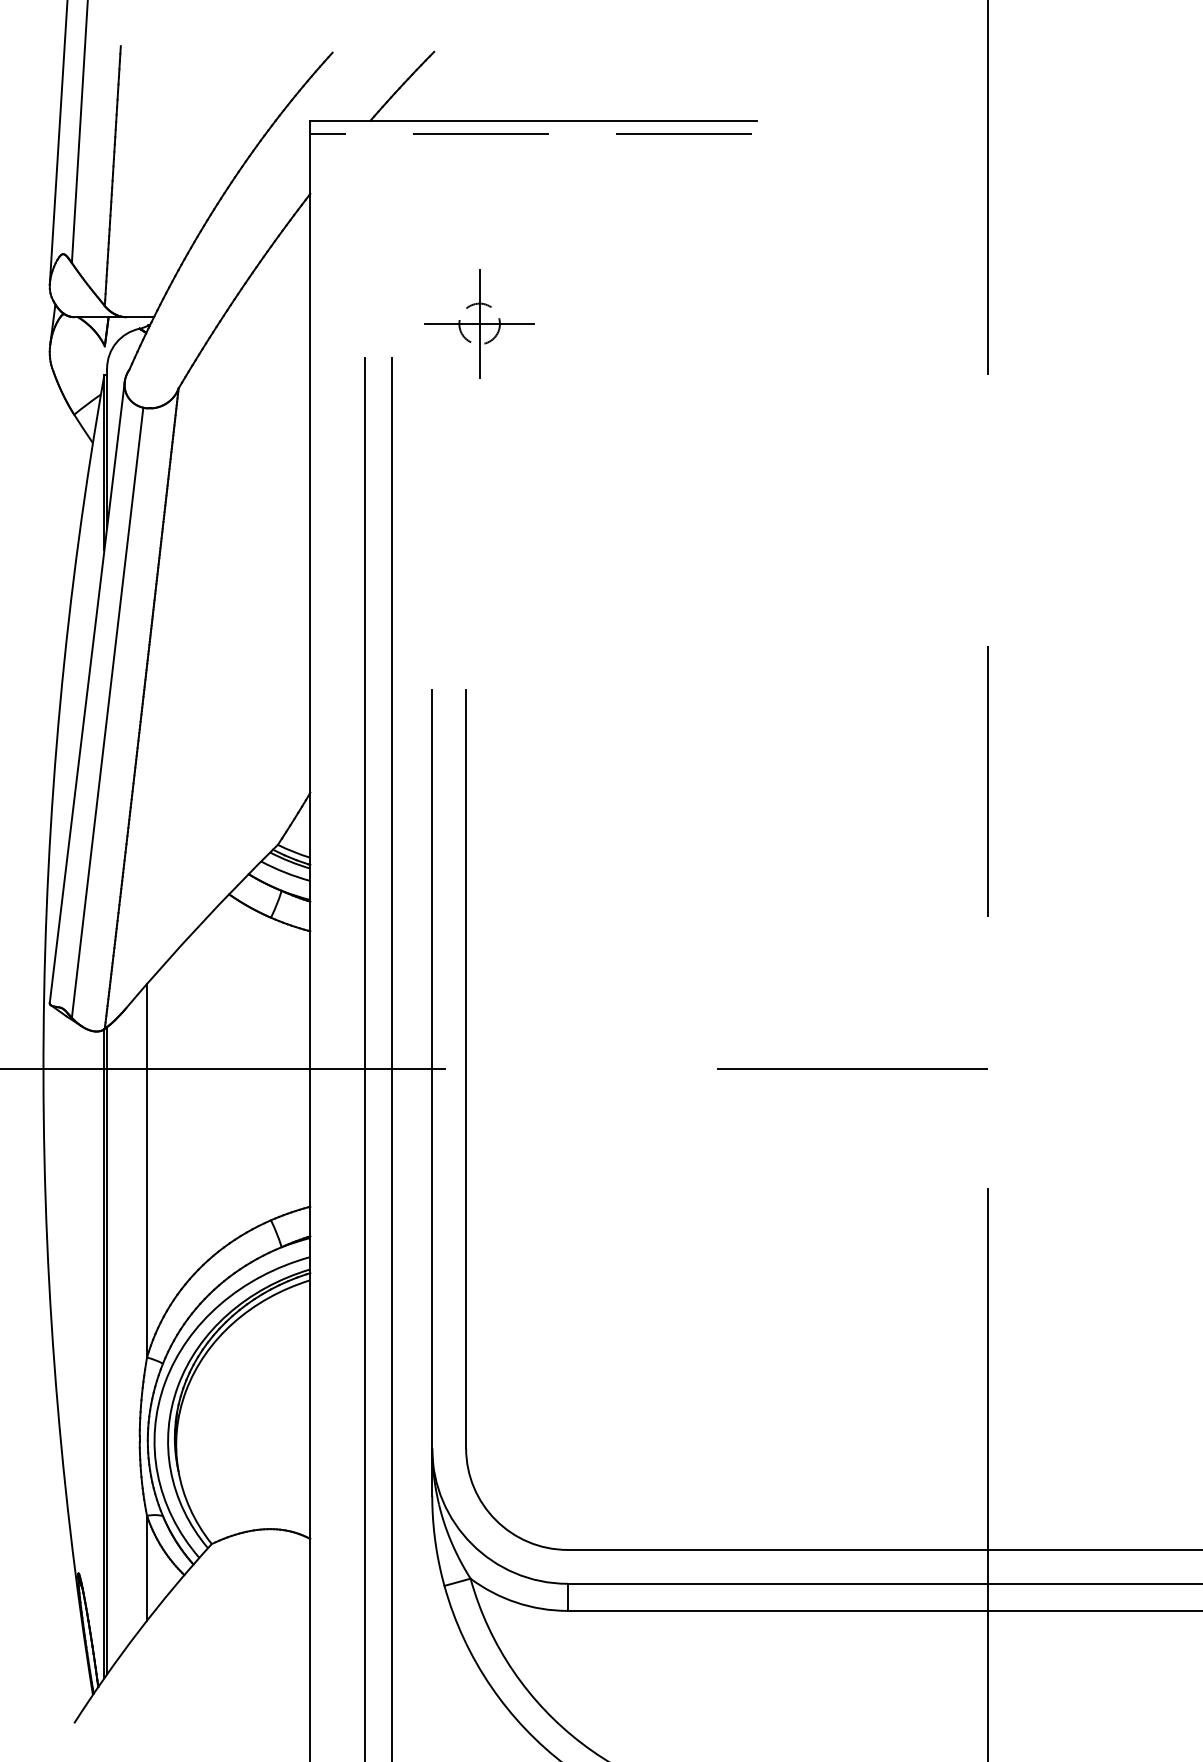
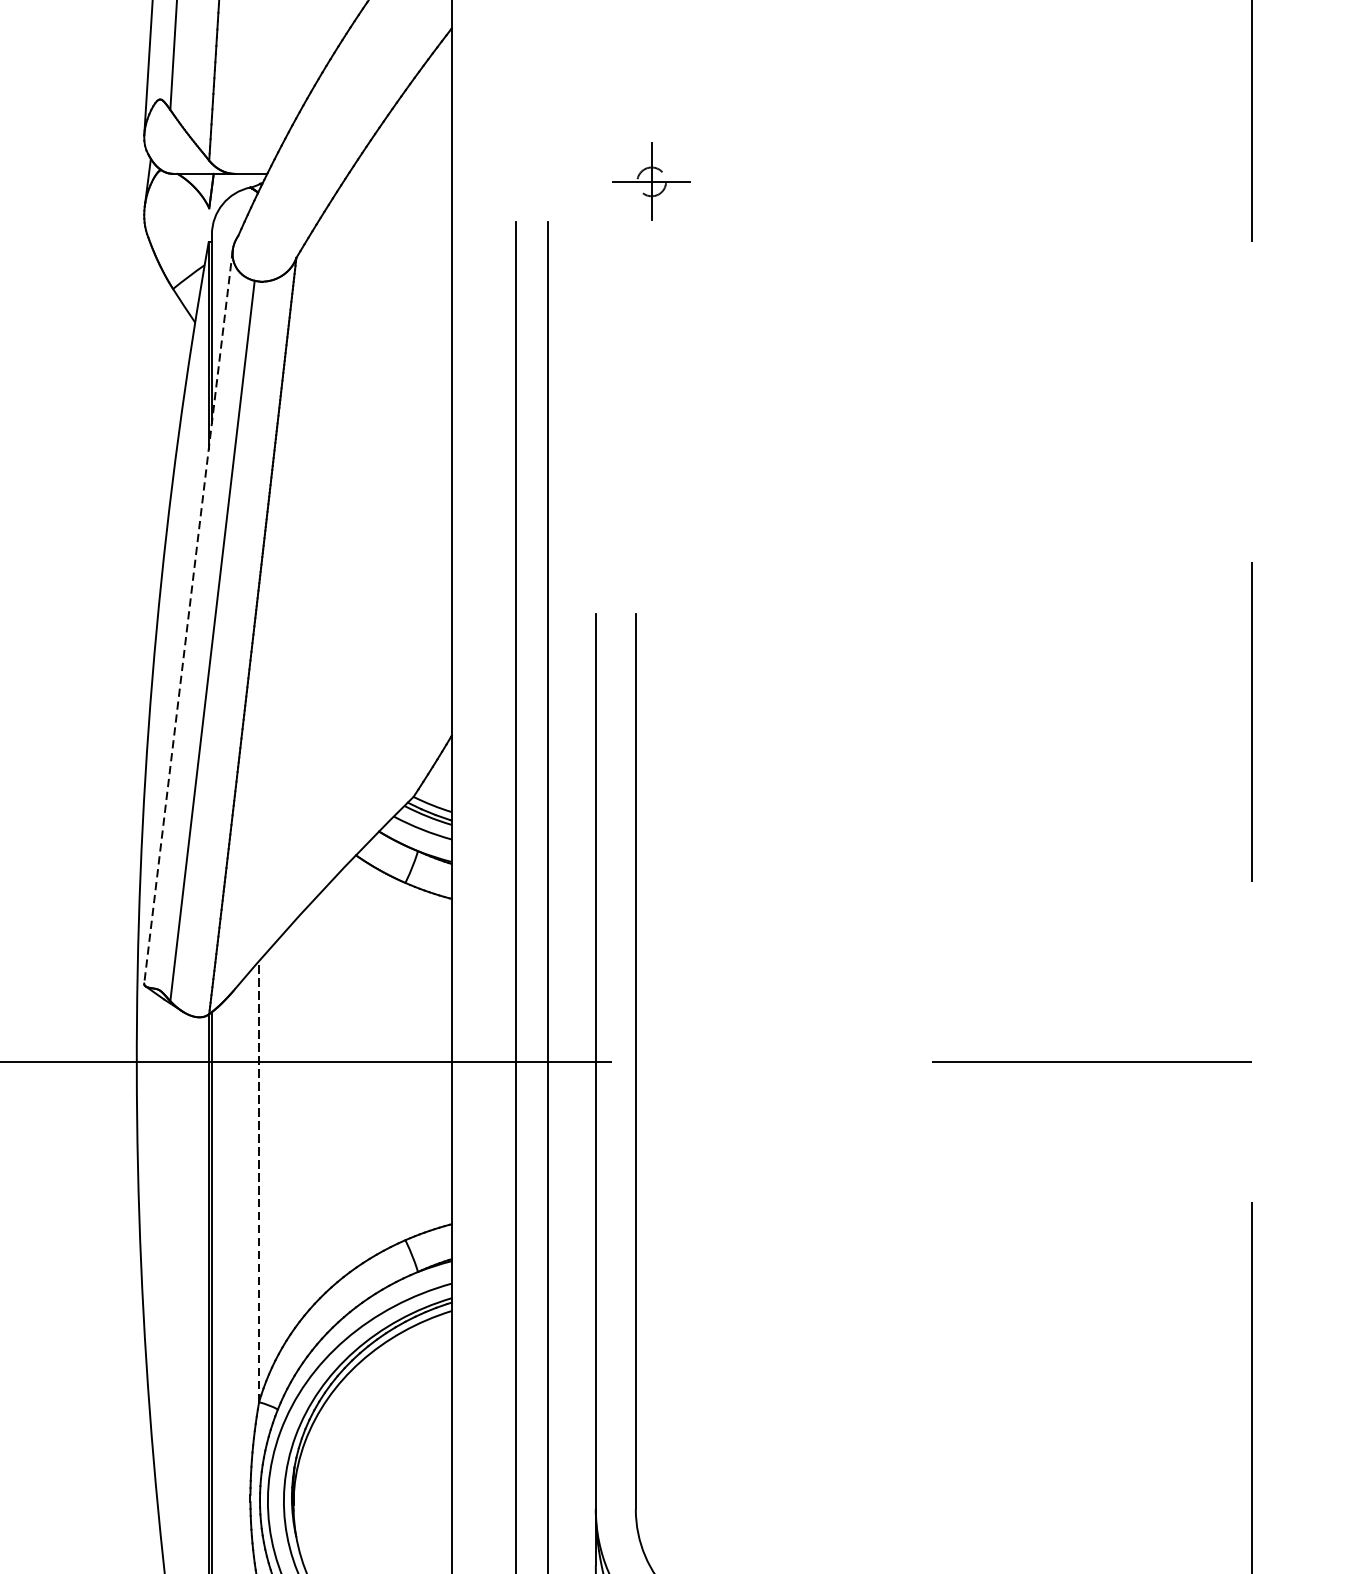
part: (479, 323) -> (651, 181), size x0.6
line: (87, 692) -> (188, 617), solid -> dashed
line: (147, 1170) -> (259, 1181), solid -> dashed

